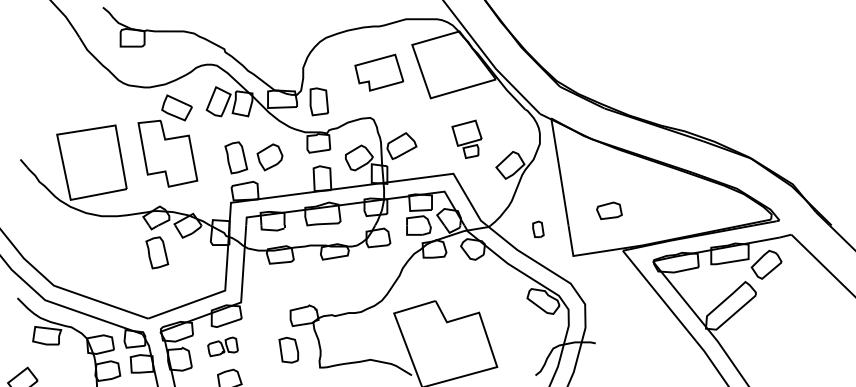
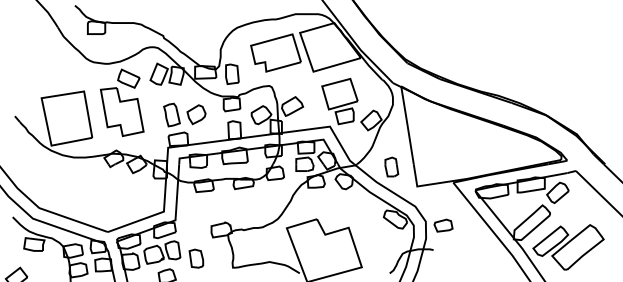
part: (379, 72) -> (276, 52), size x1.43
part: (466, 139) -> (339, 101), size x1.67
part: (609, 210) -> (443, 225), moved
part: (538, 229) -> (391, 167), size x1.67
part: (157, 252) -> (114, 183), removed
part: (781, 339) -> (568, 247), added
part: (222, 346) -> (161, 252), size x1.67
part: (288, 349) -> (196, 258), moved

